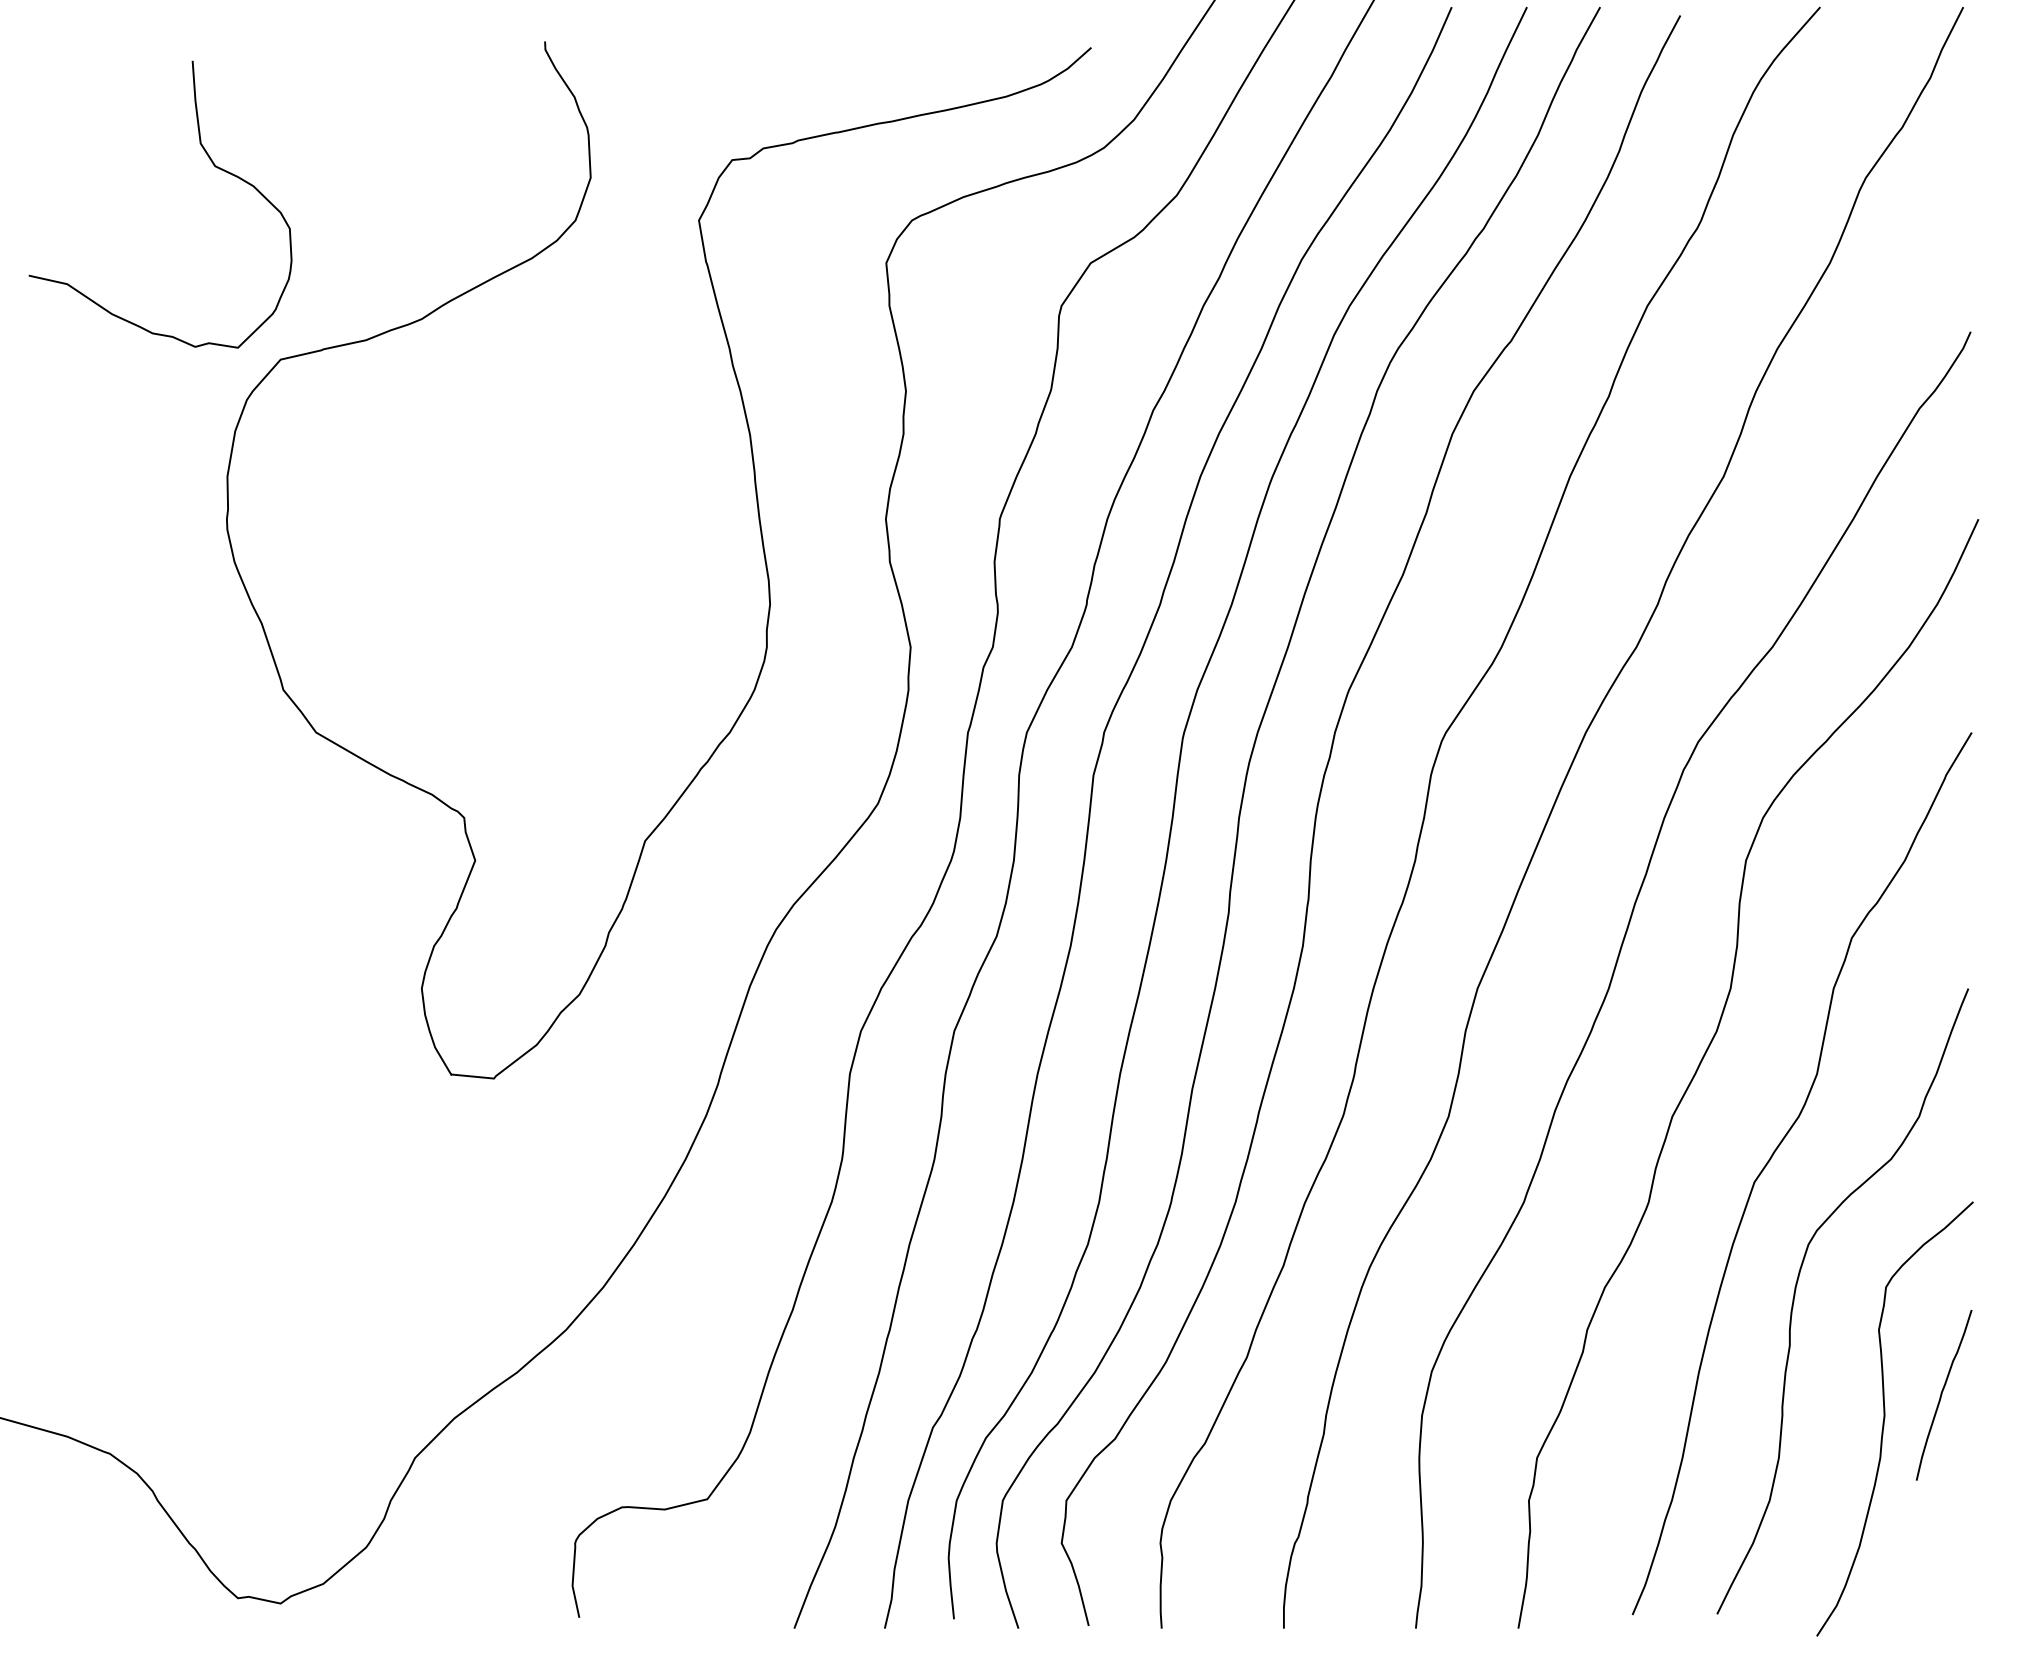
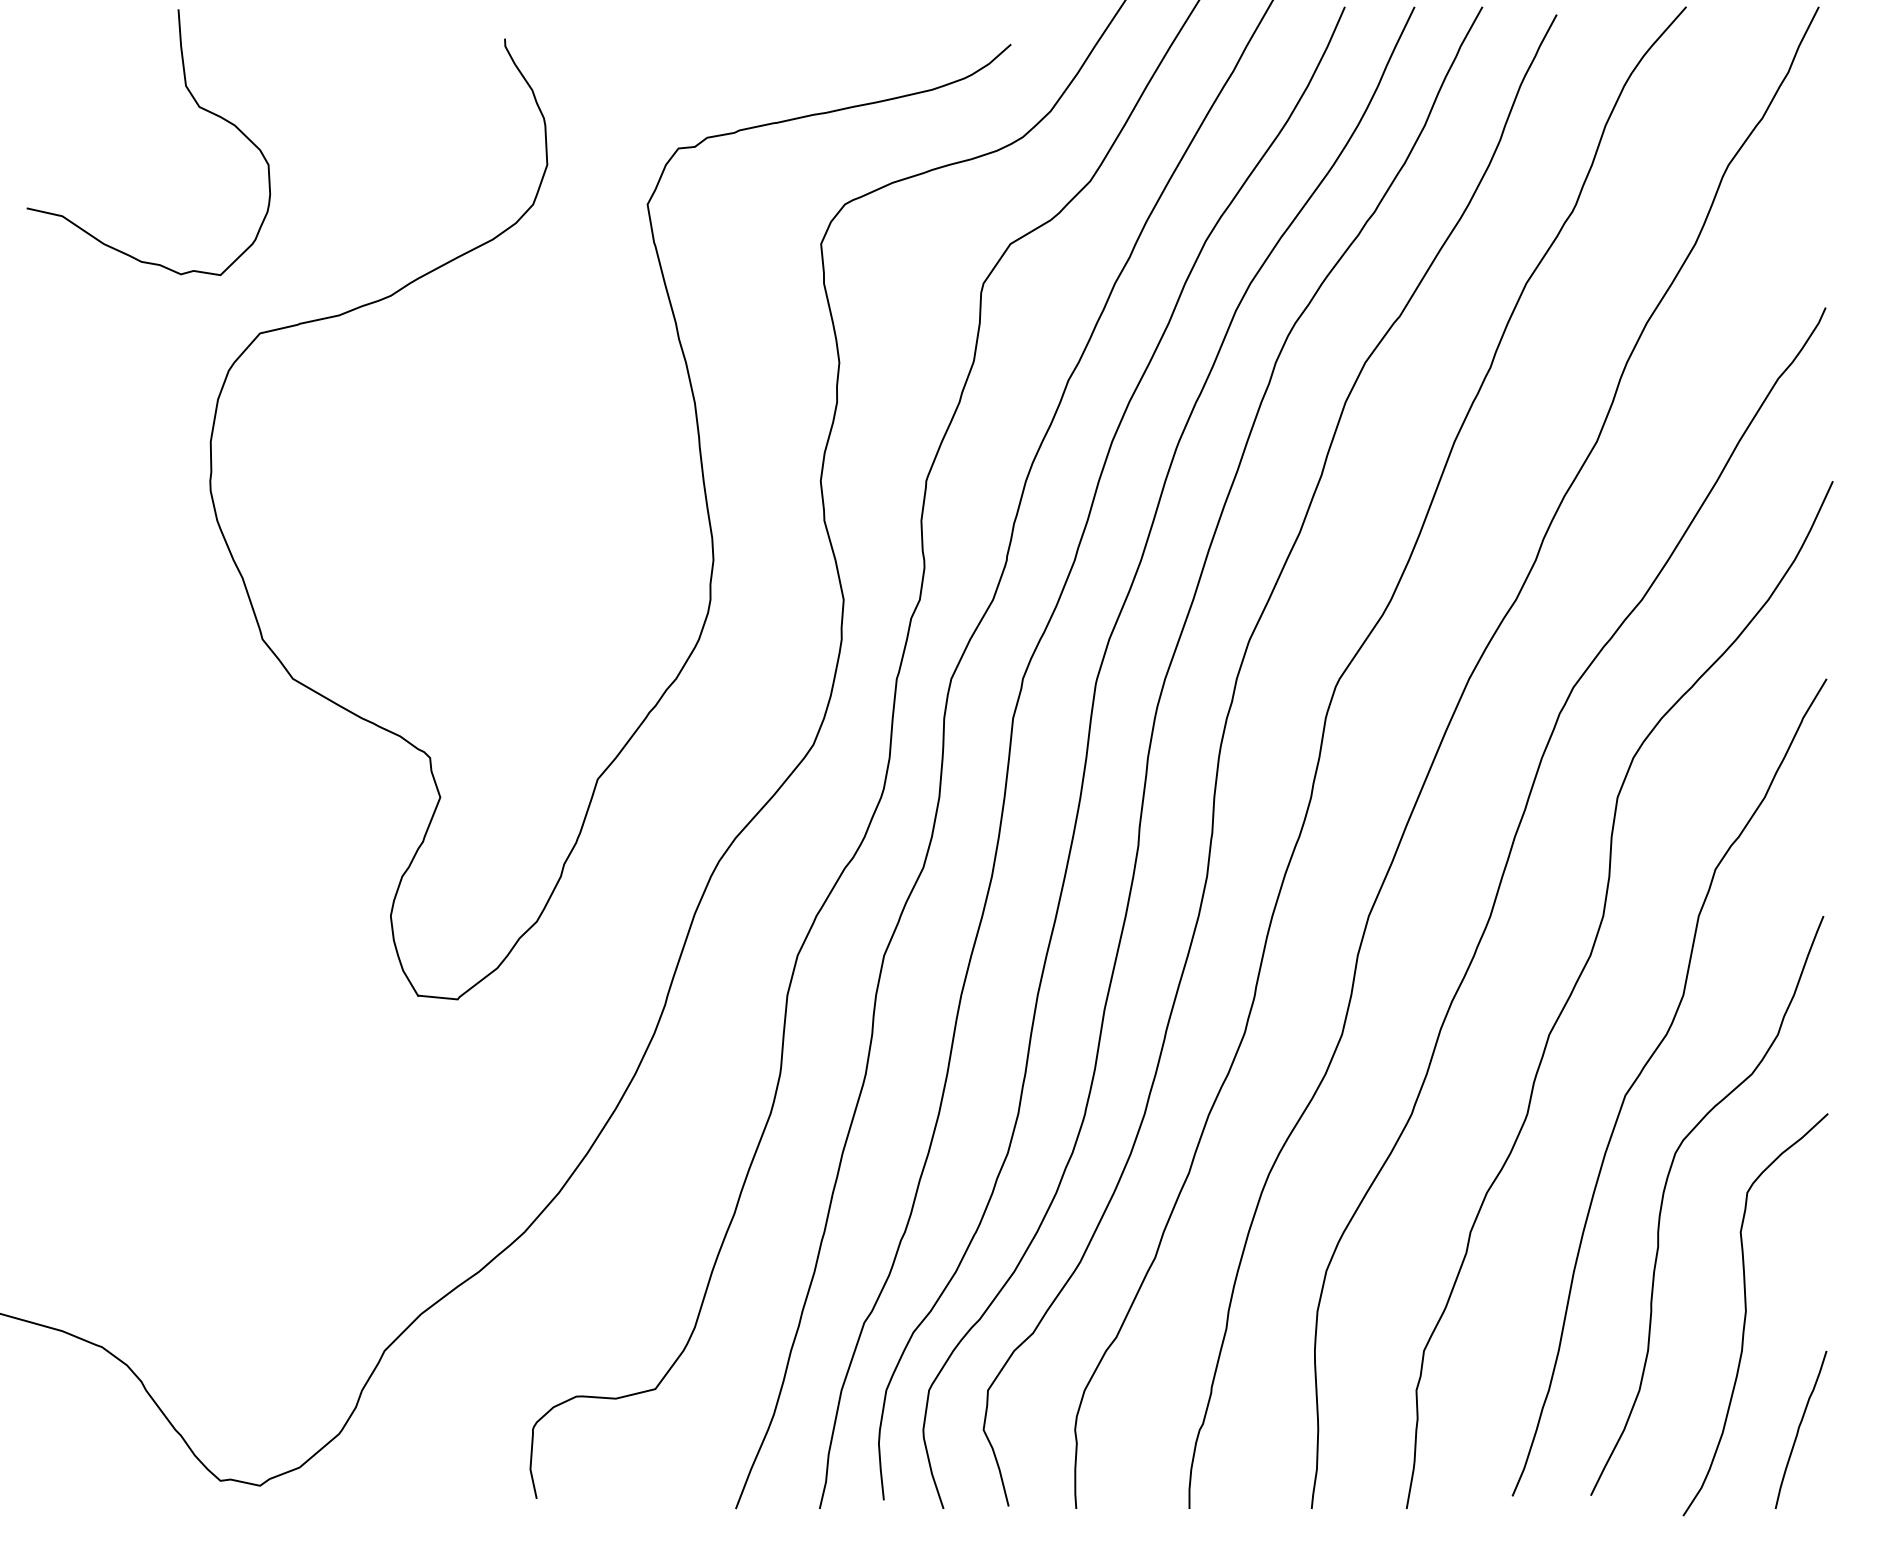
curve: (213, 165) -> (197, 106), moved
curve: (1942, 1394) -> (1799, 1429), moved

